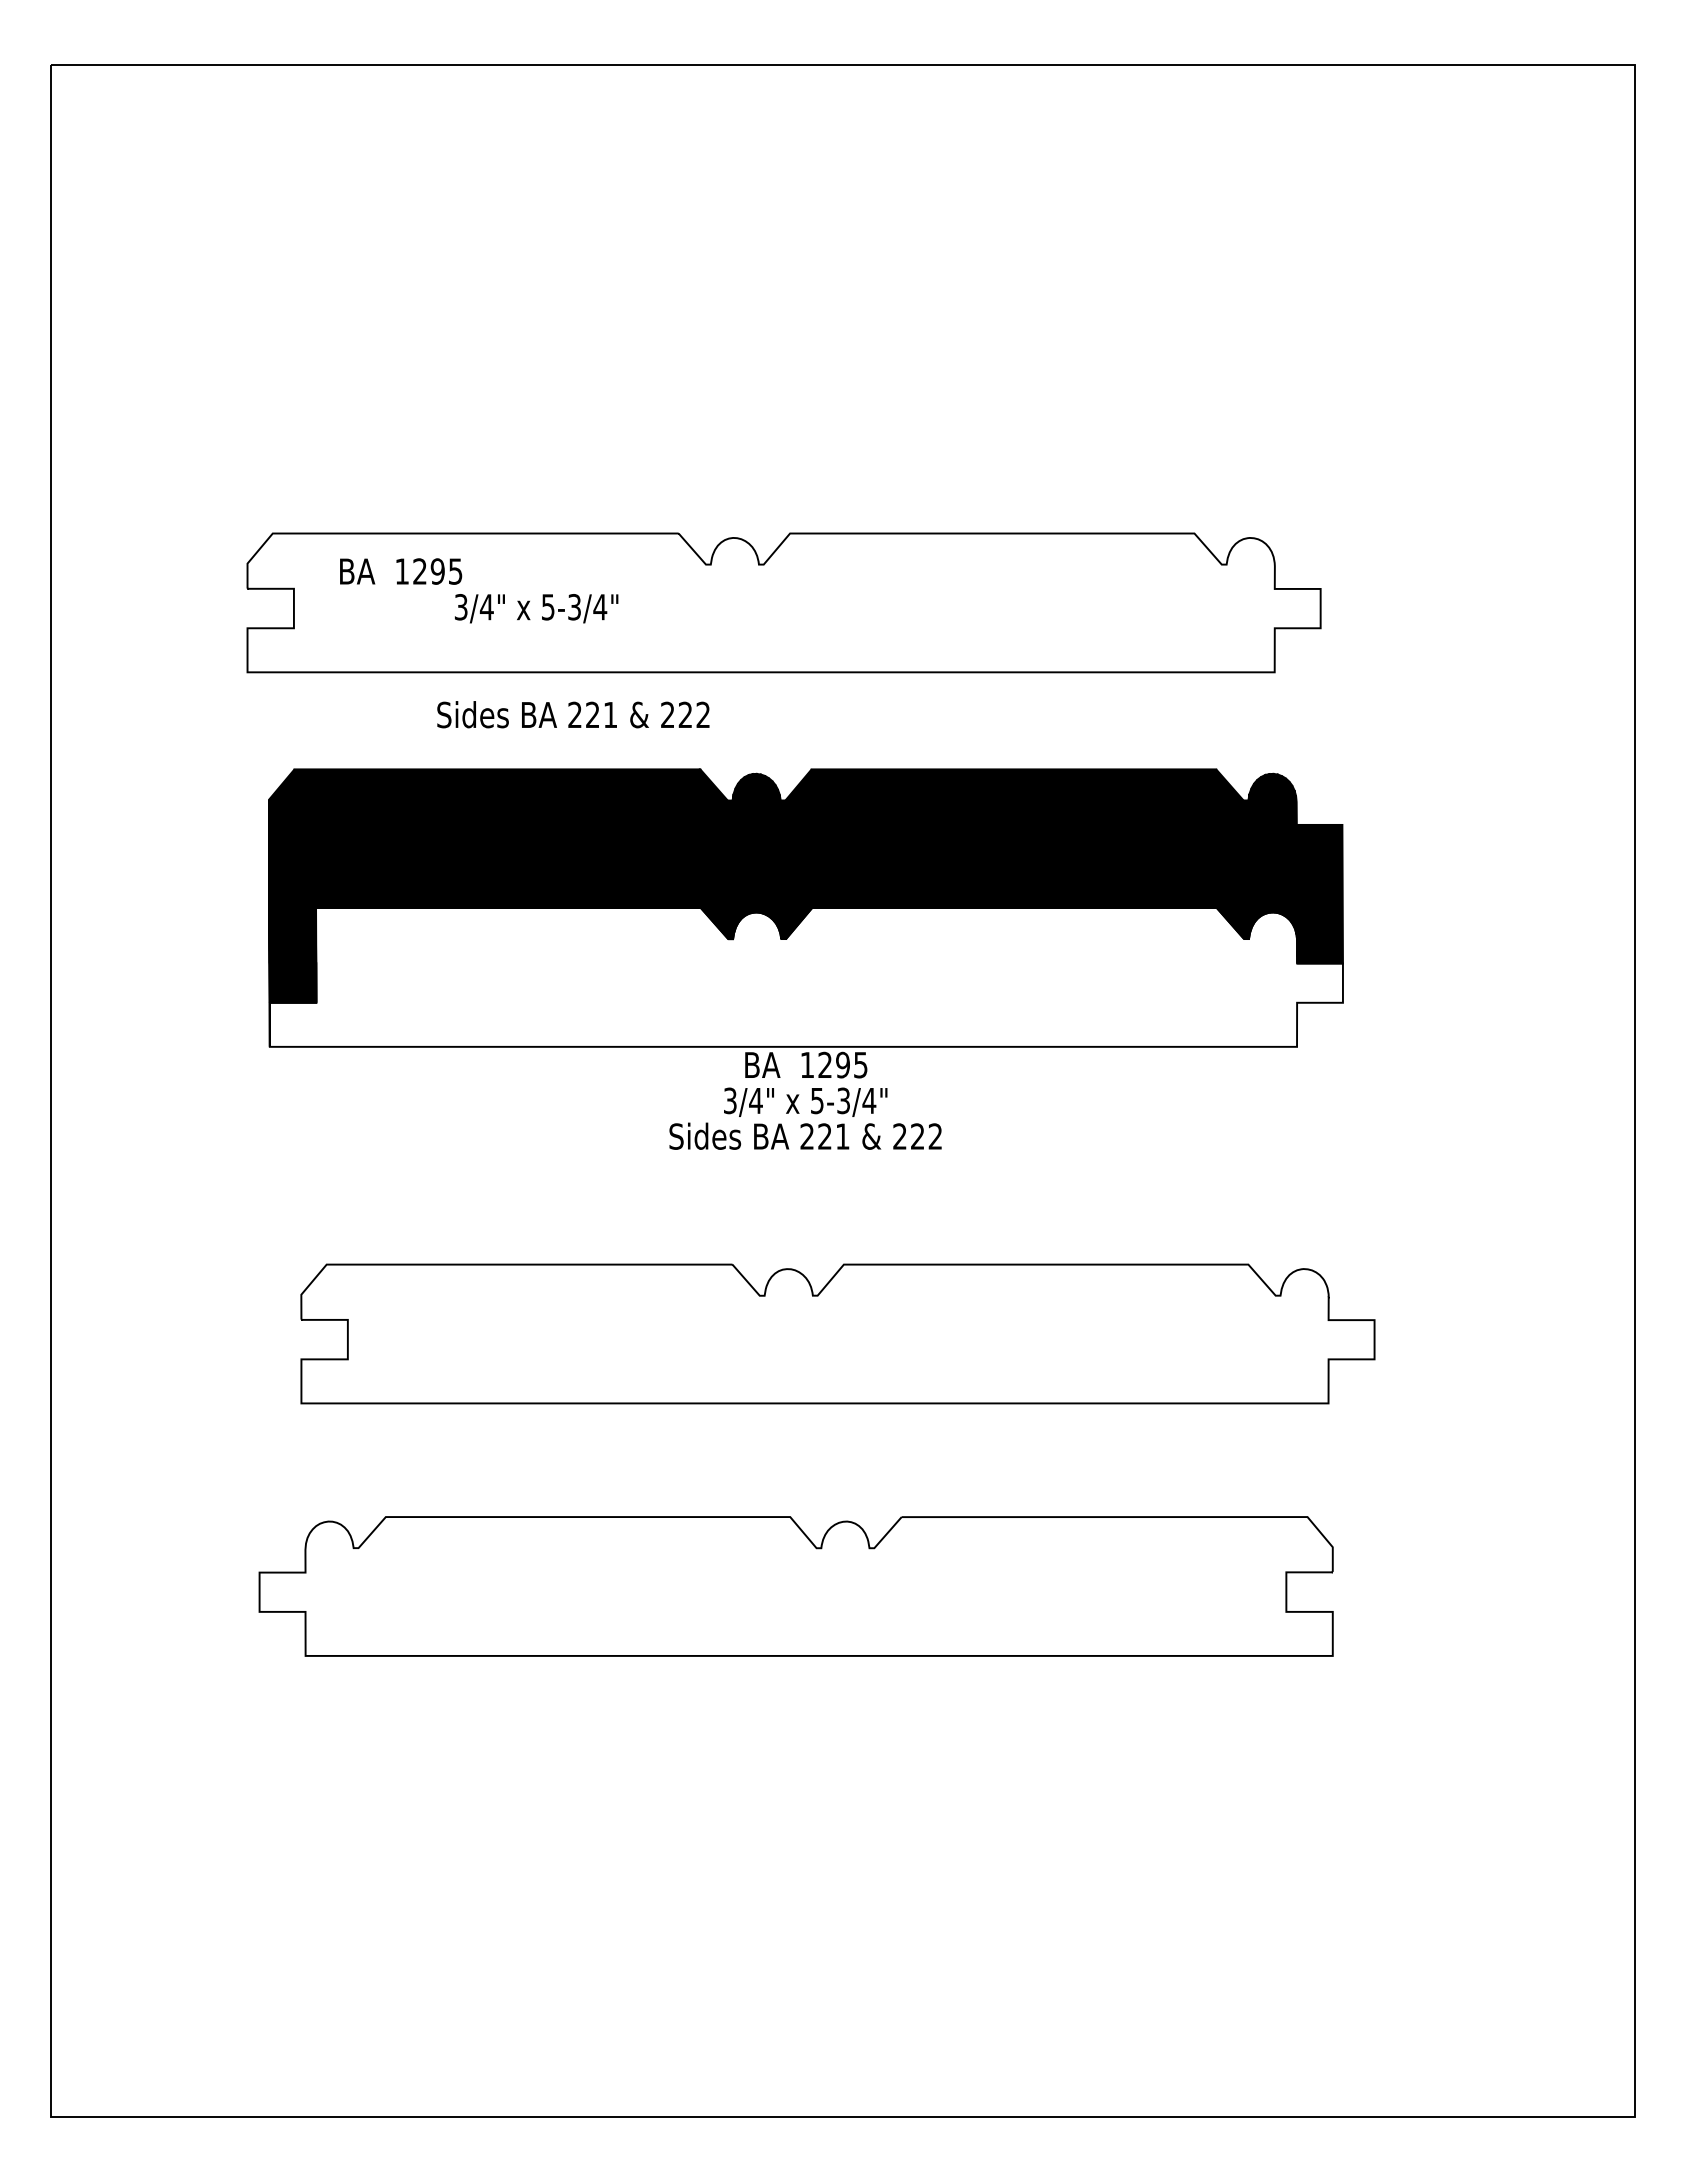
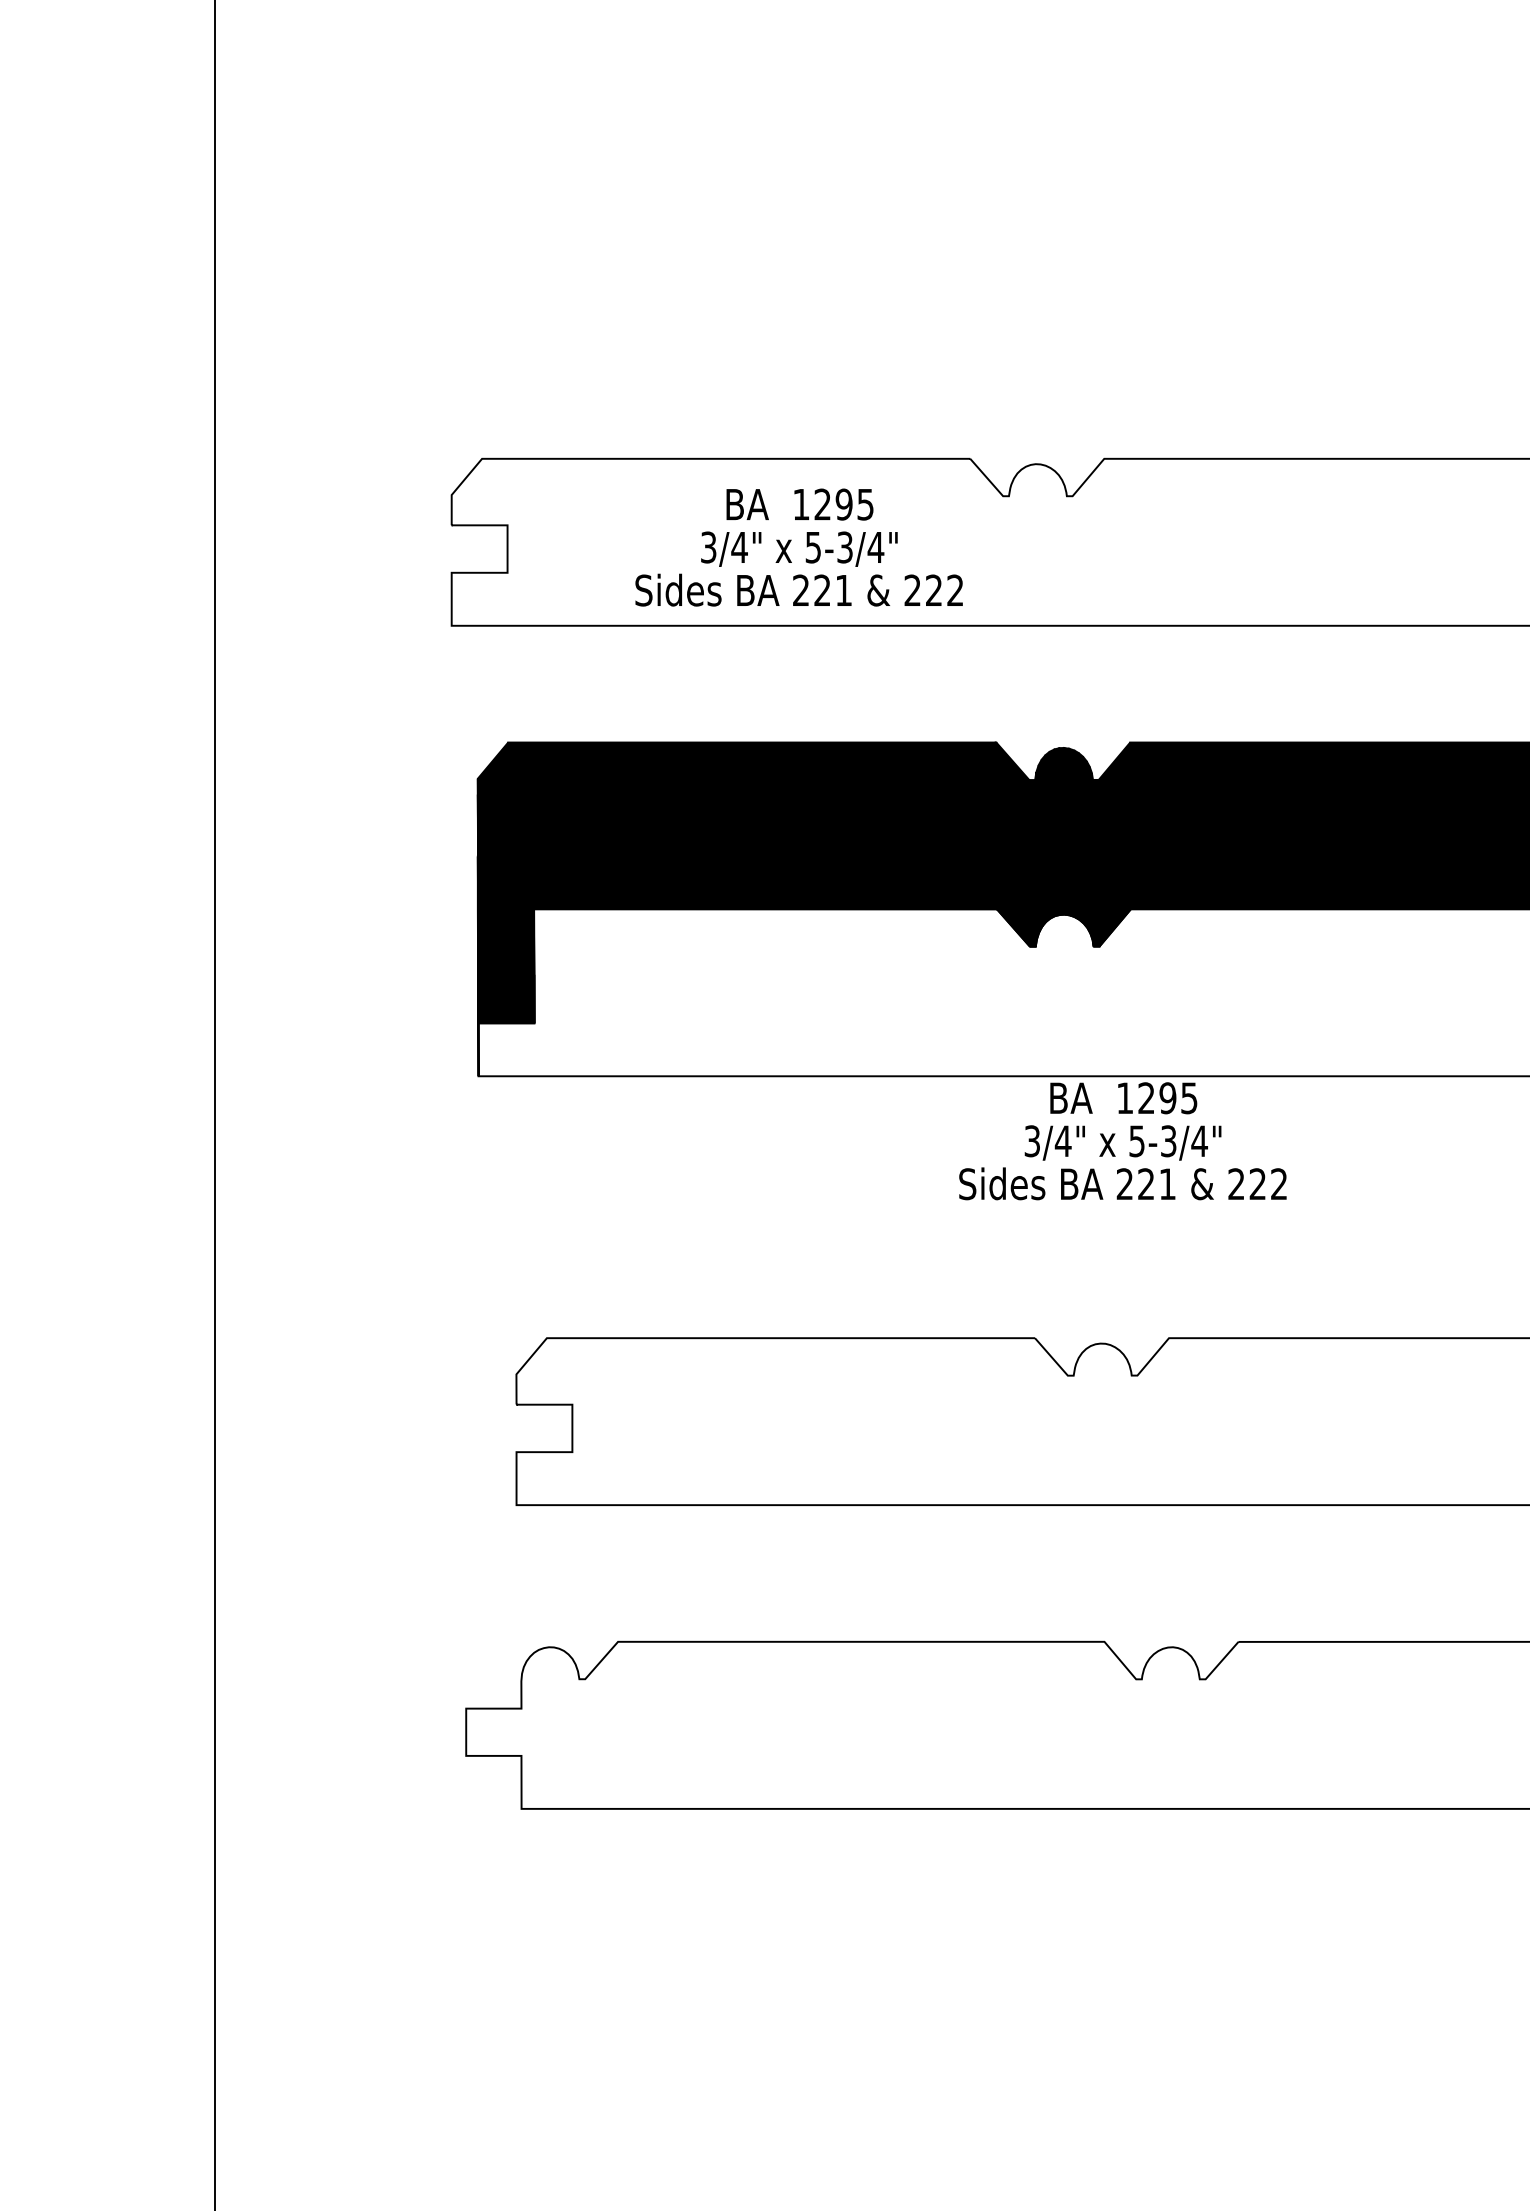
text: (401, 571) -> (800, 504), moved
text: (573, 714) -> (799, 589), moved

